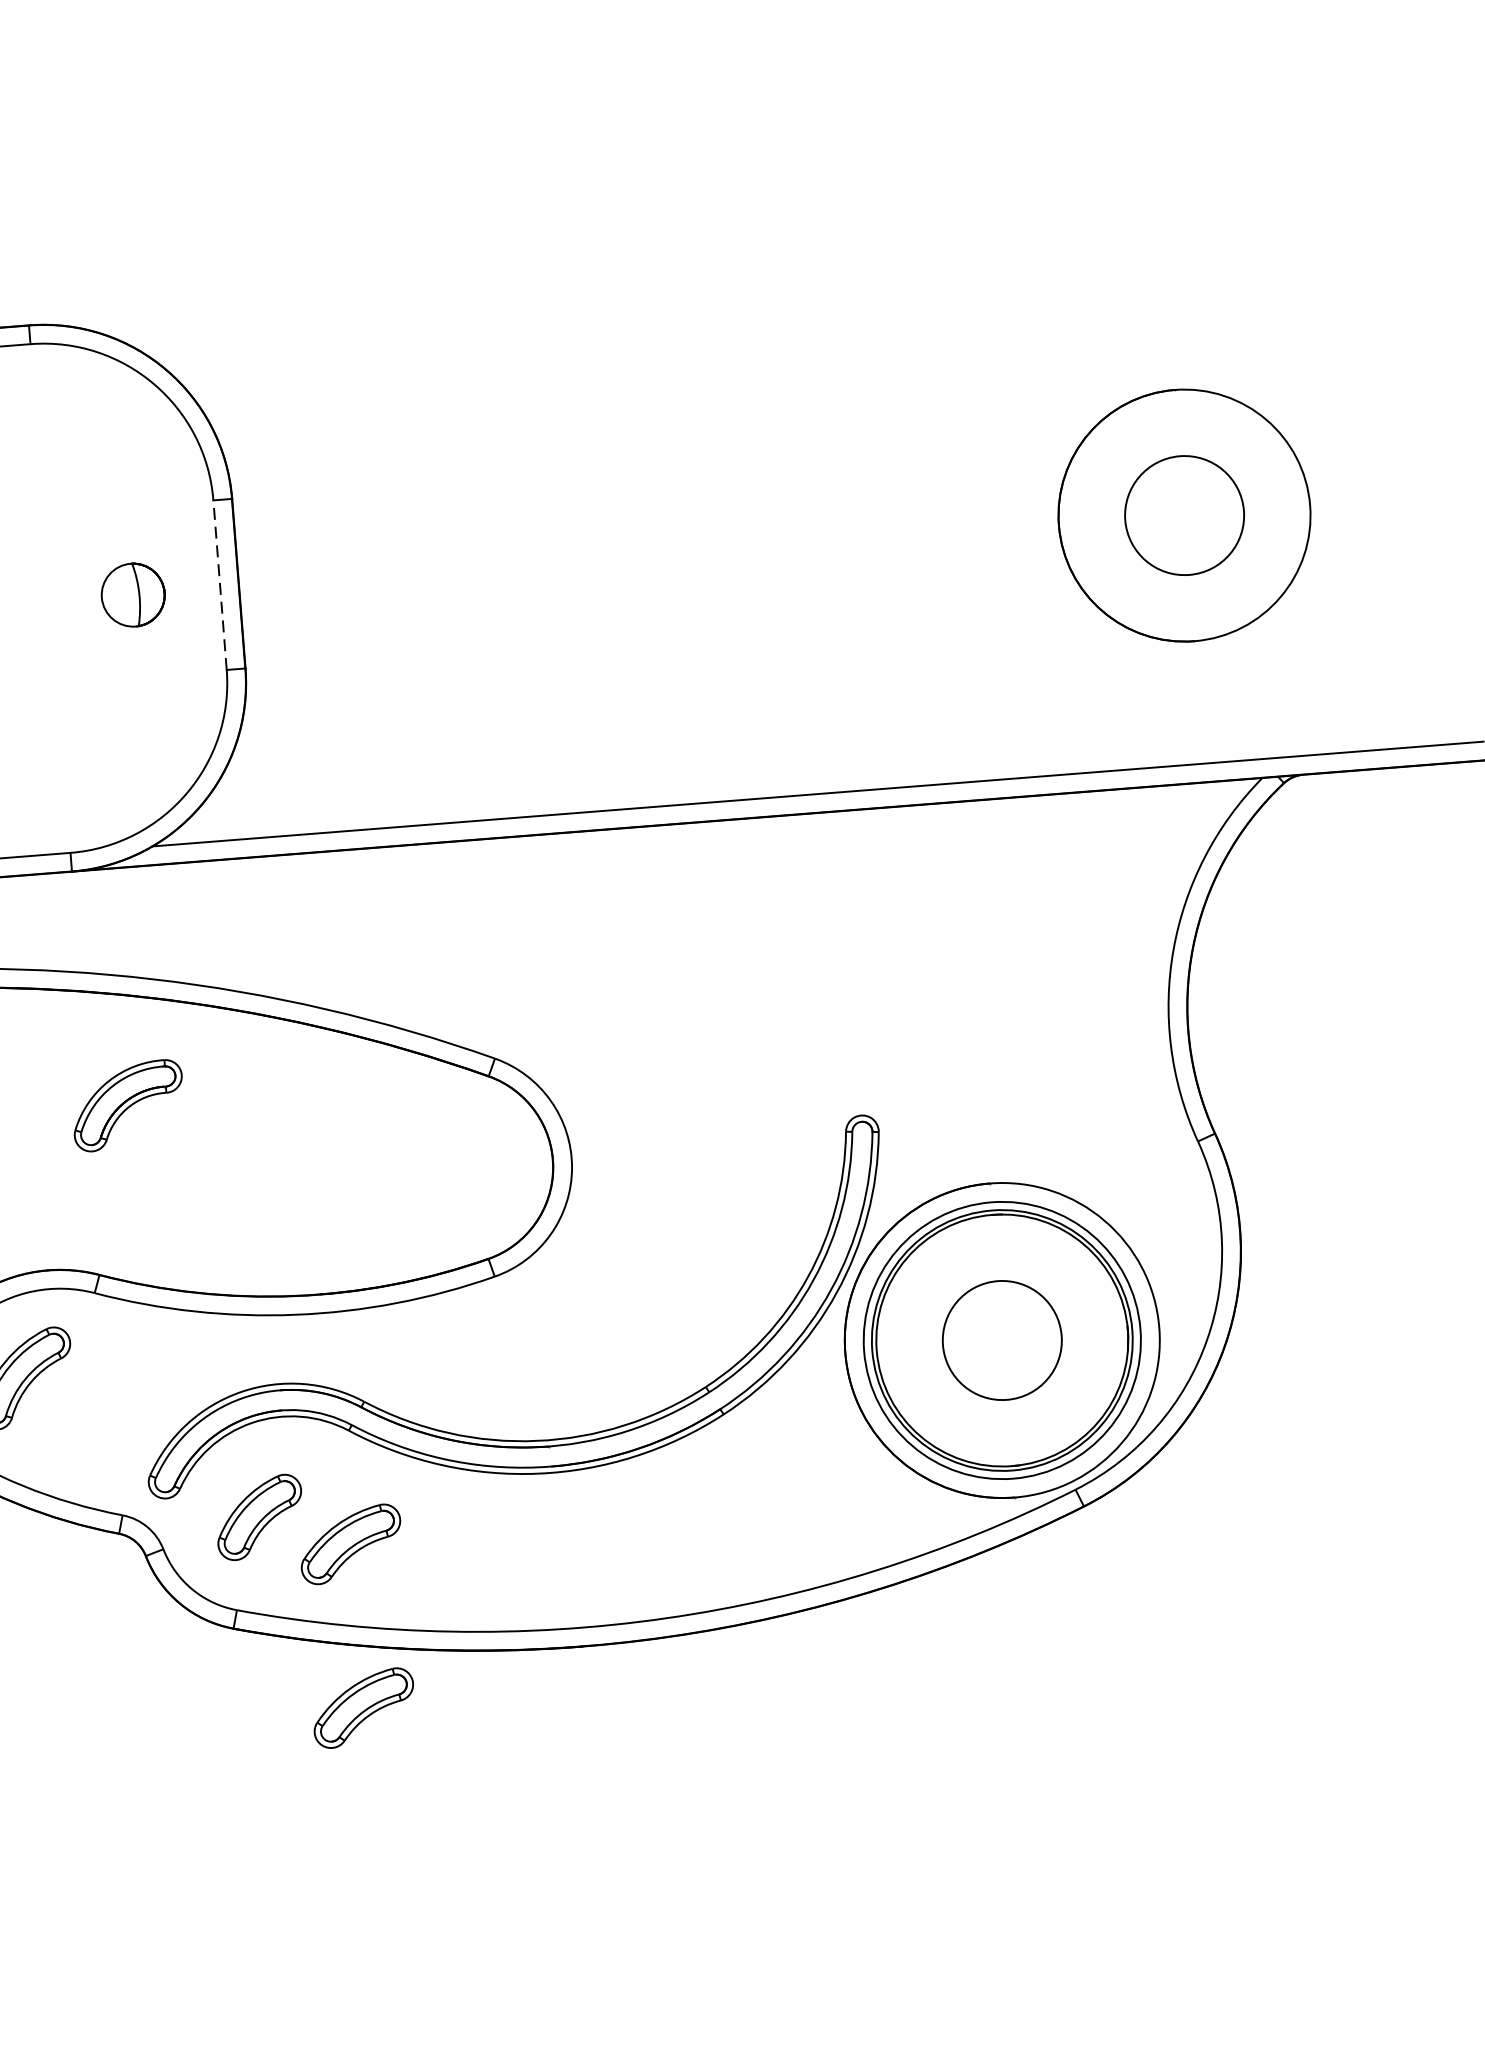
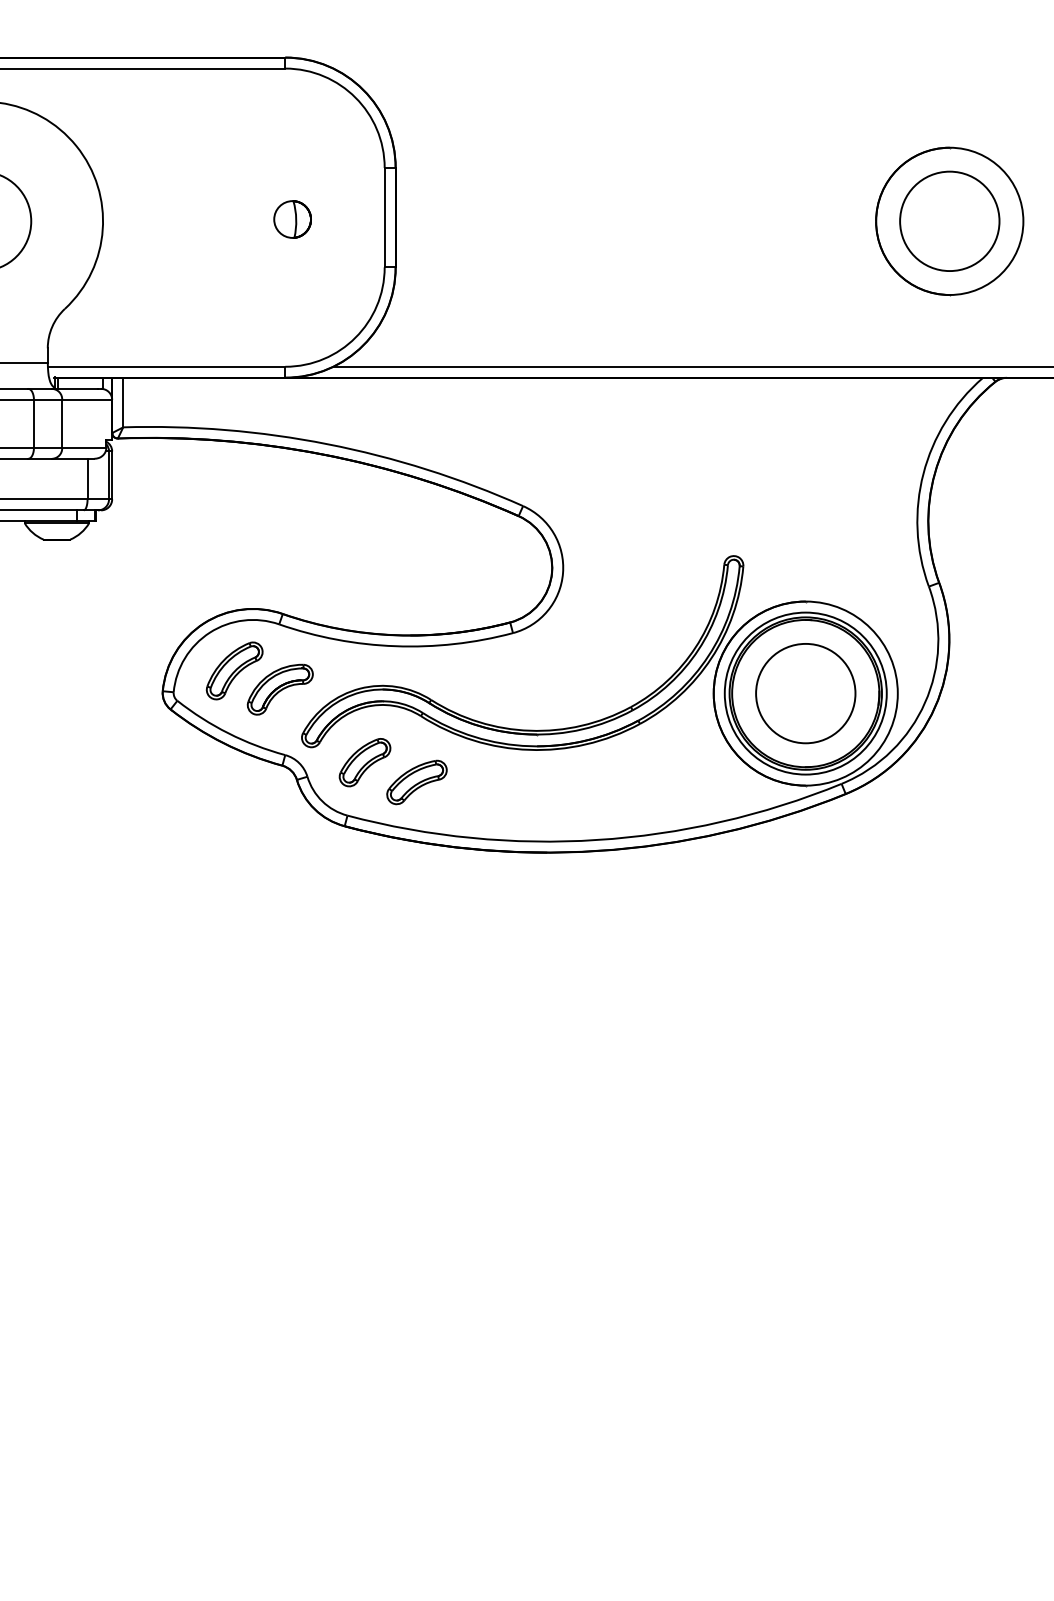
circle: (1184, 515) -> (949, 221), size x1.43
line: (219, 584) -> (384, 217), dashed -> solid
part: (132, 595) -> (292, 219), moved
part: (126, 1105) -> (279, 689), moved
circle: (1001, 1340) -> (805, 693), size x1.43
part: (363, 1708) -> (416, 878), removed

